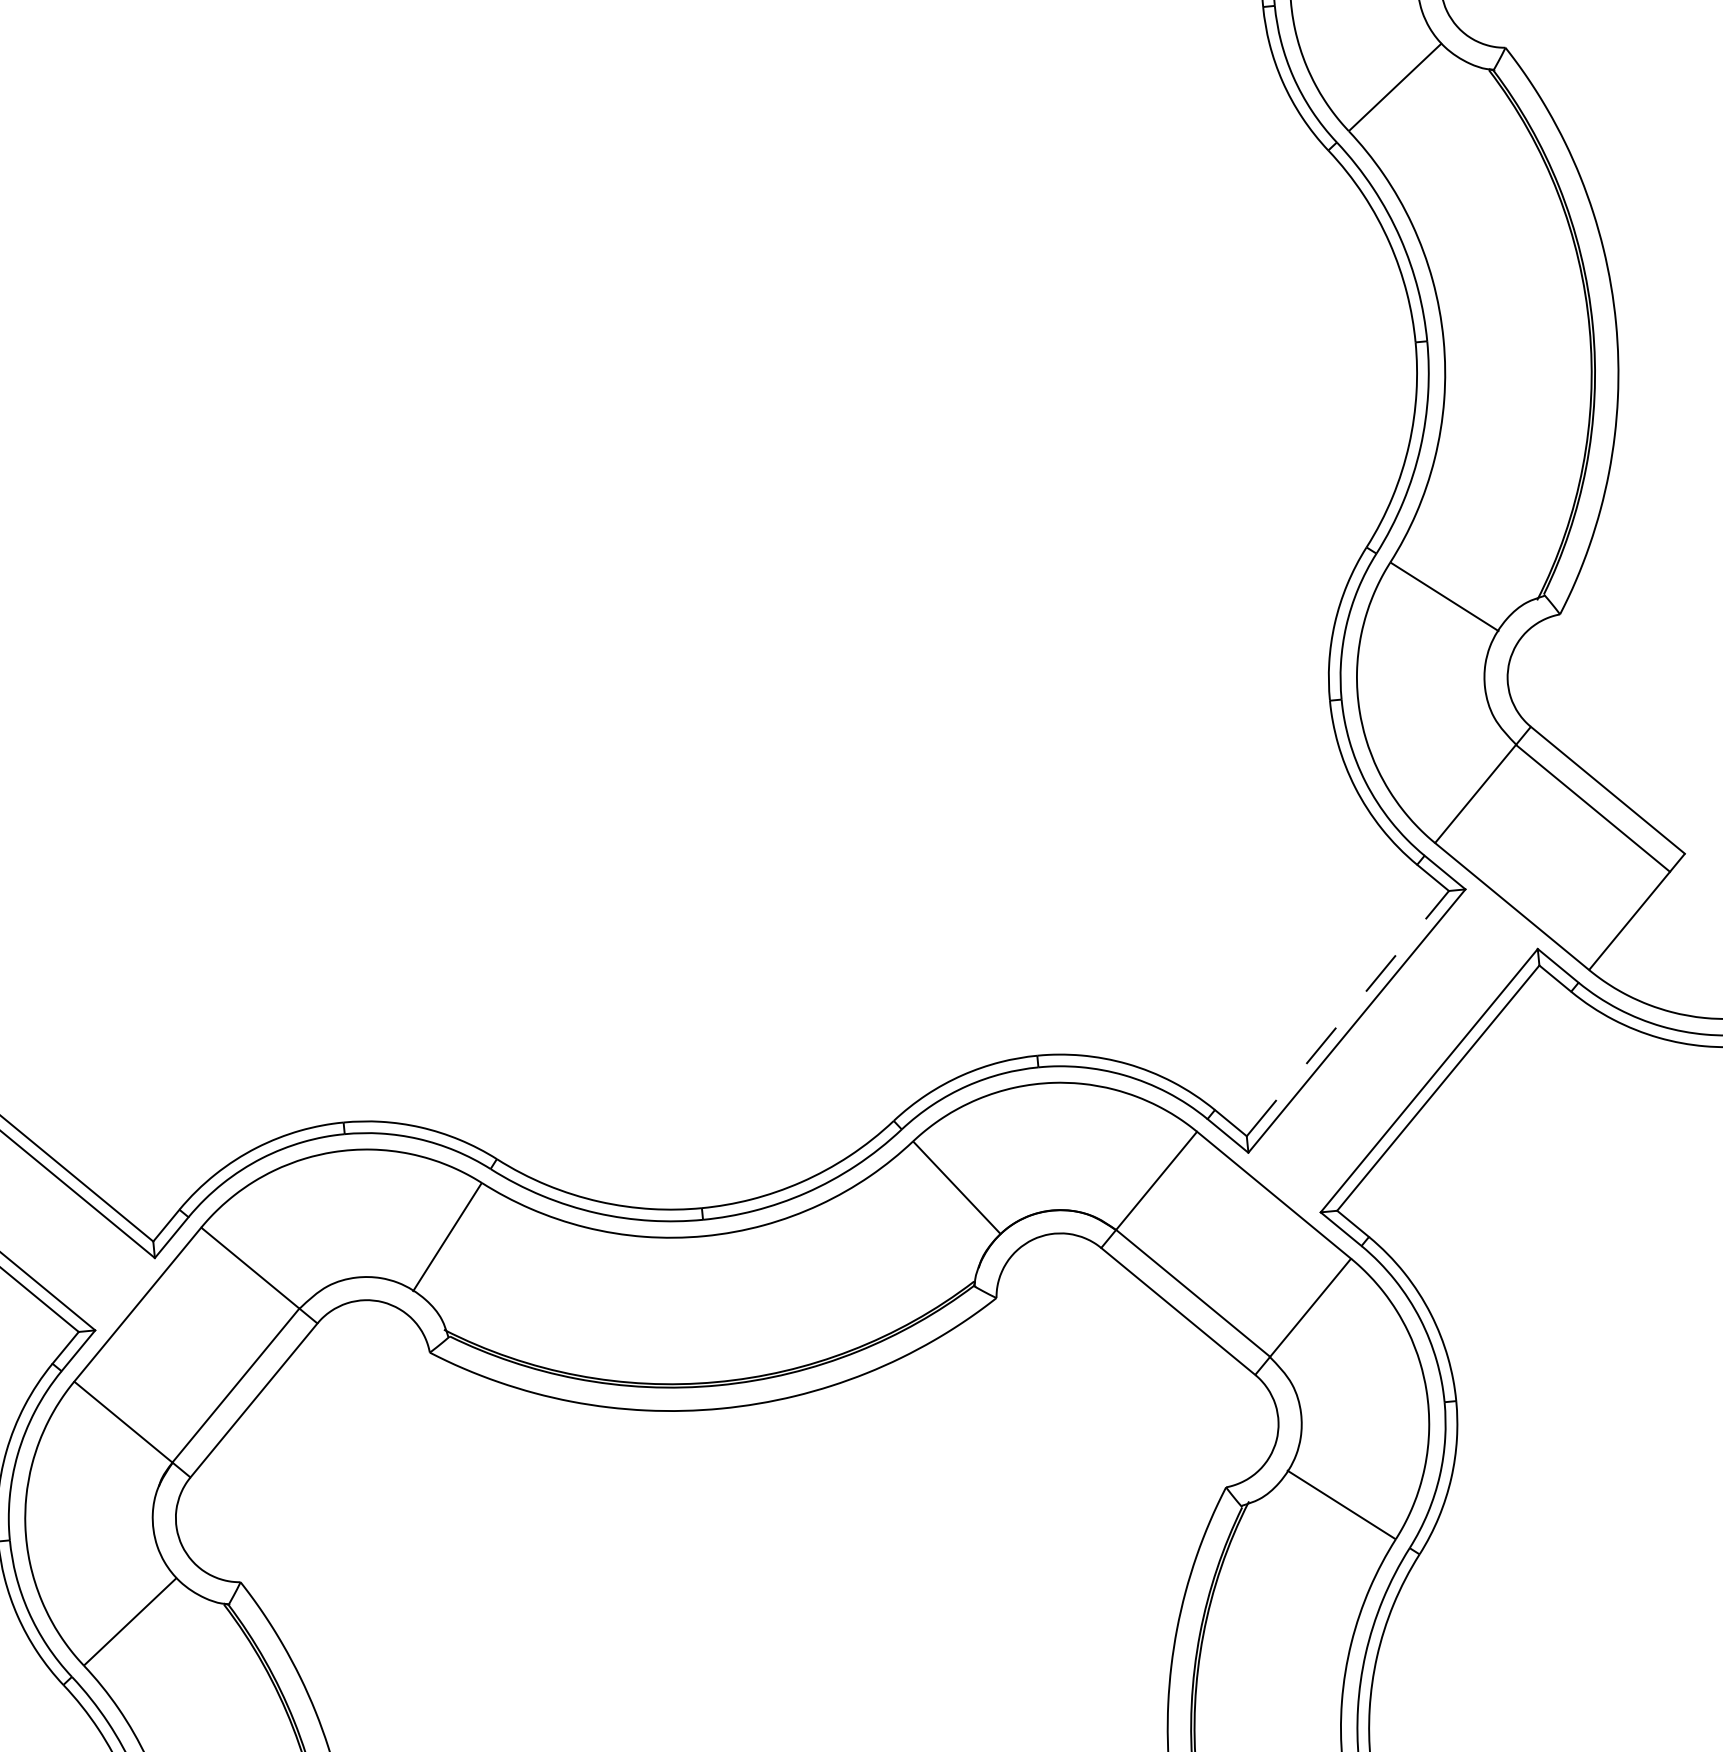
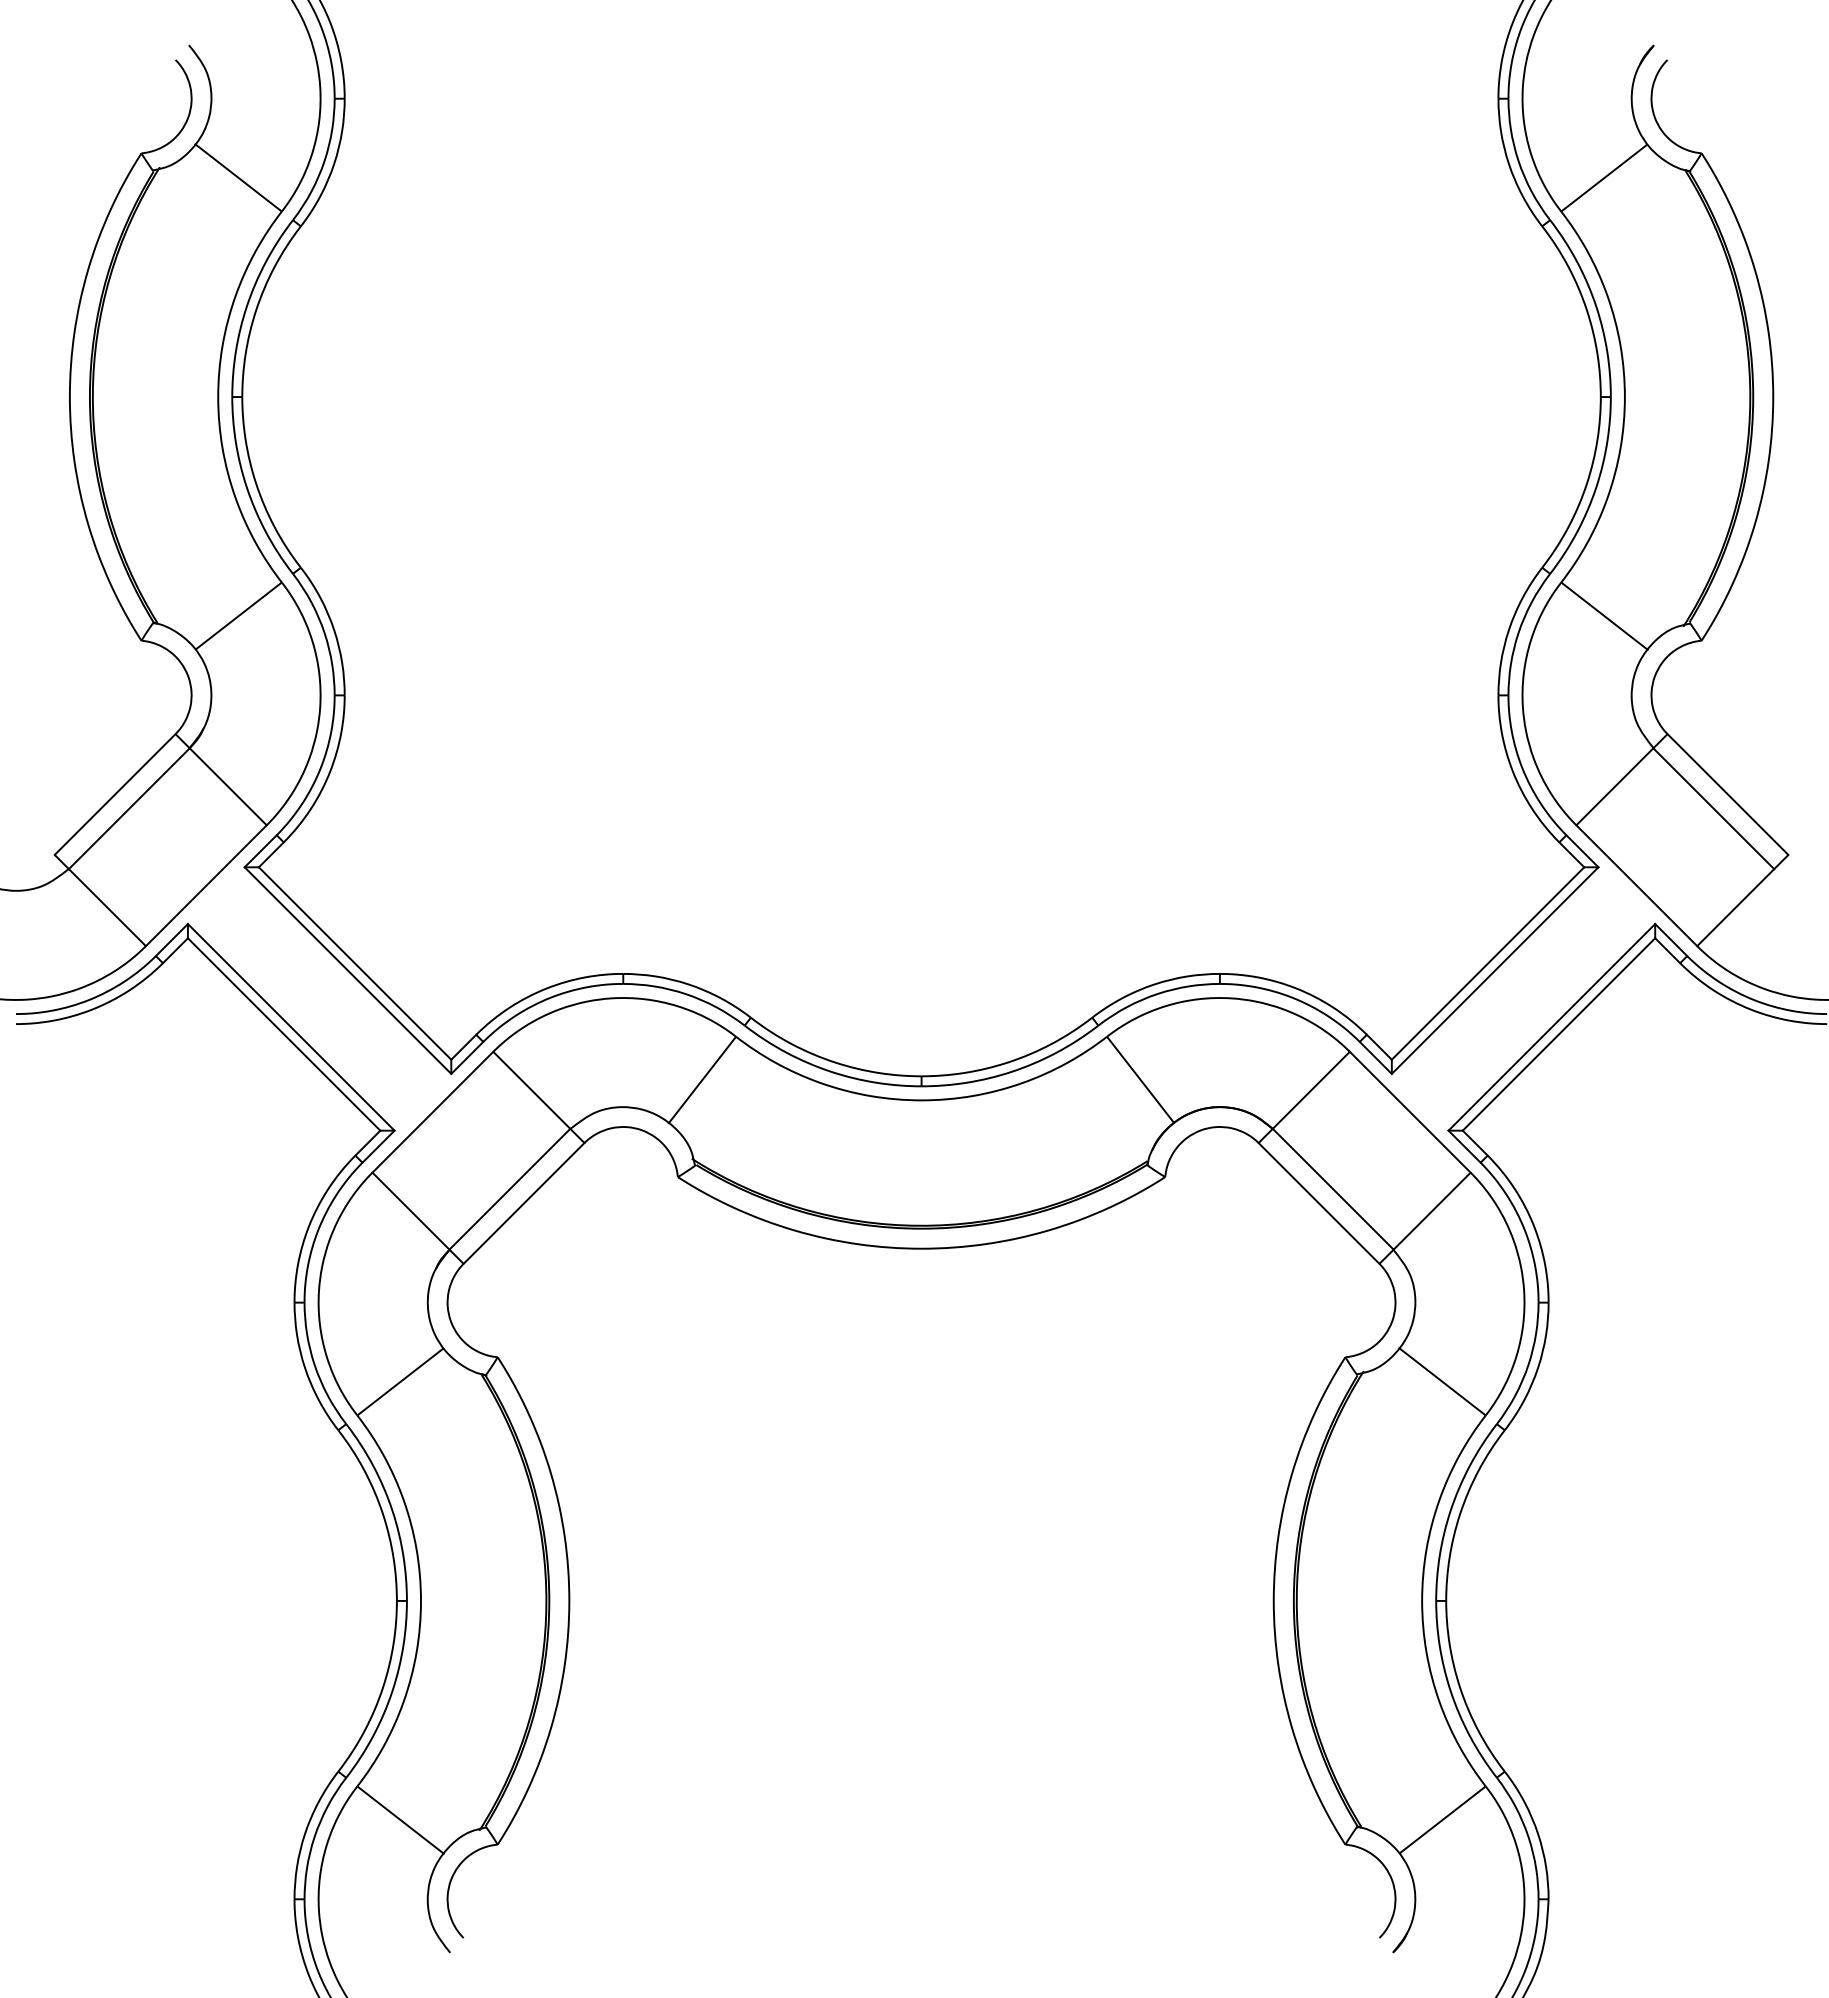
line: (1348, 1013) -> (1488, 963), dashed -> solid

